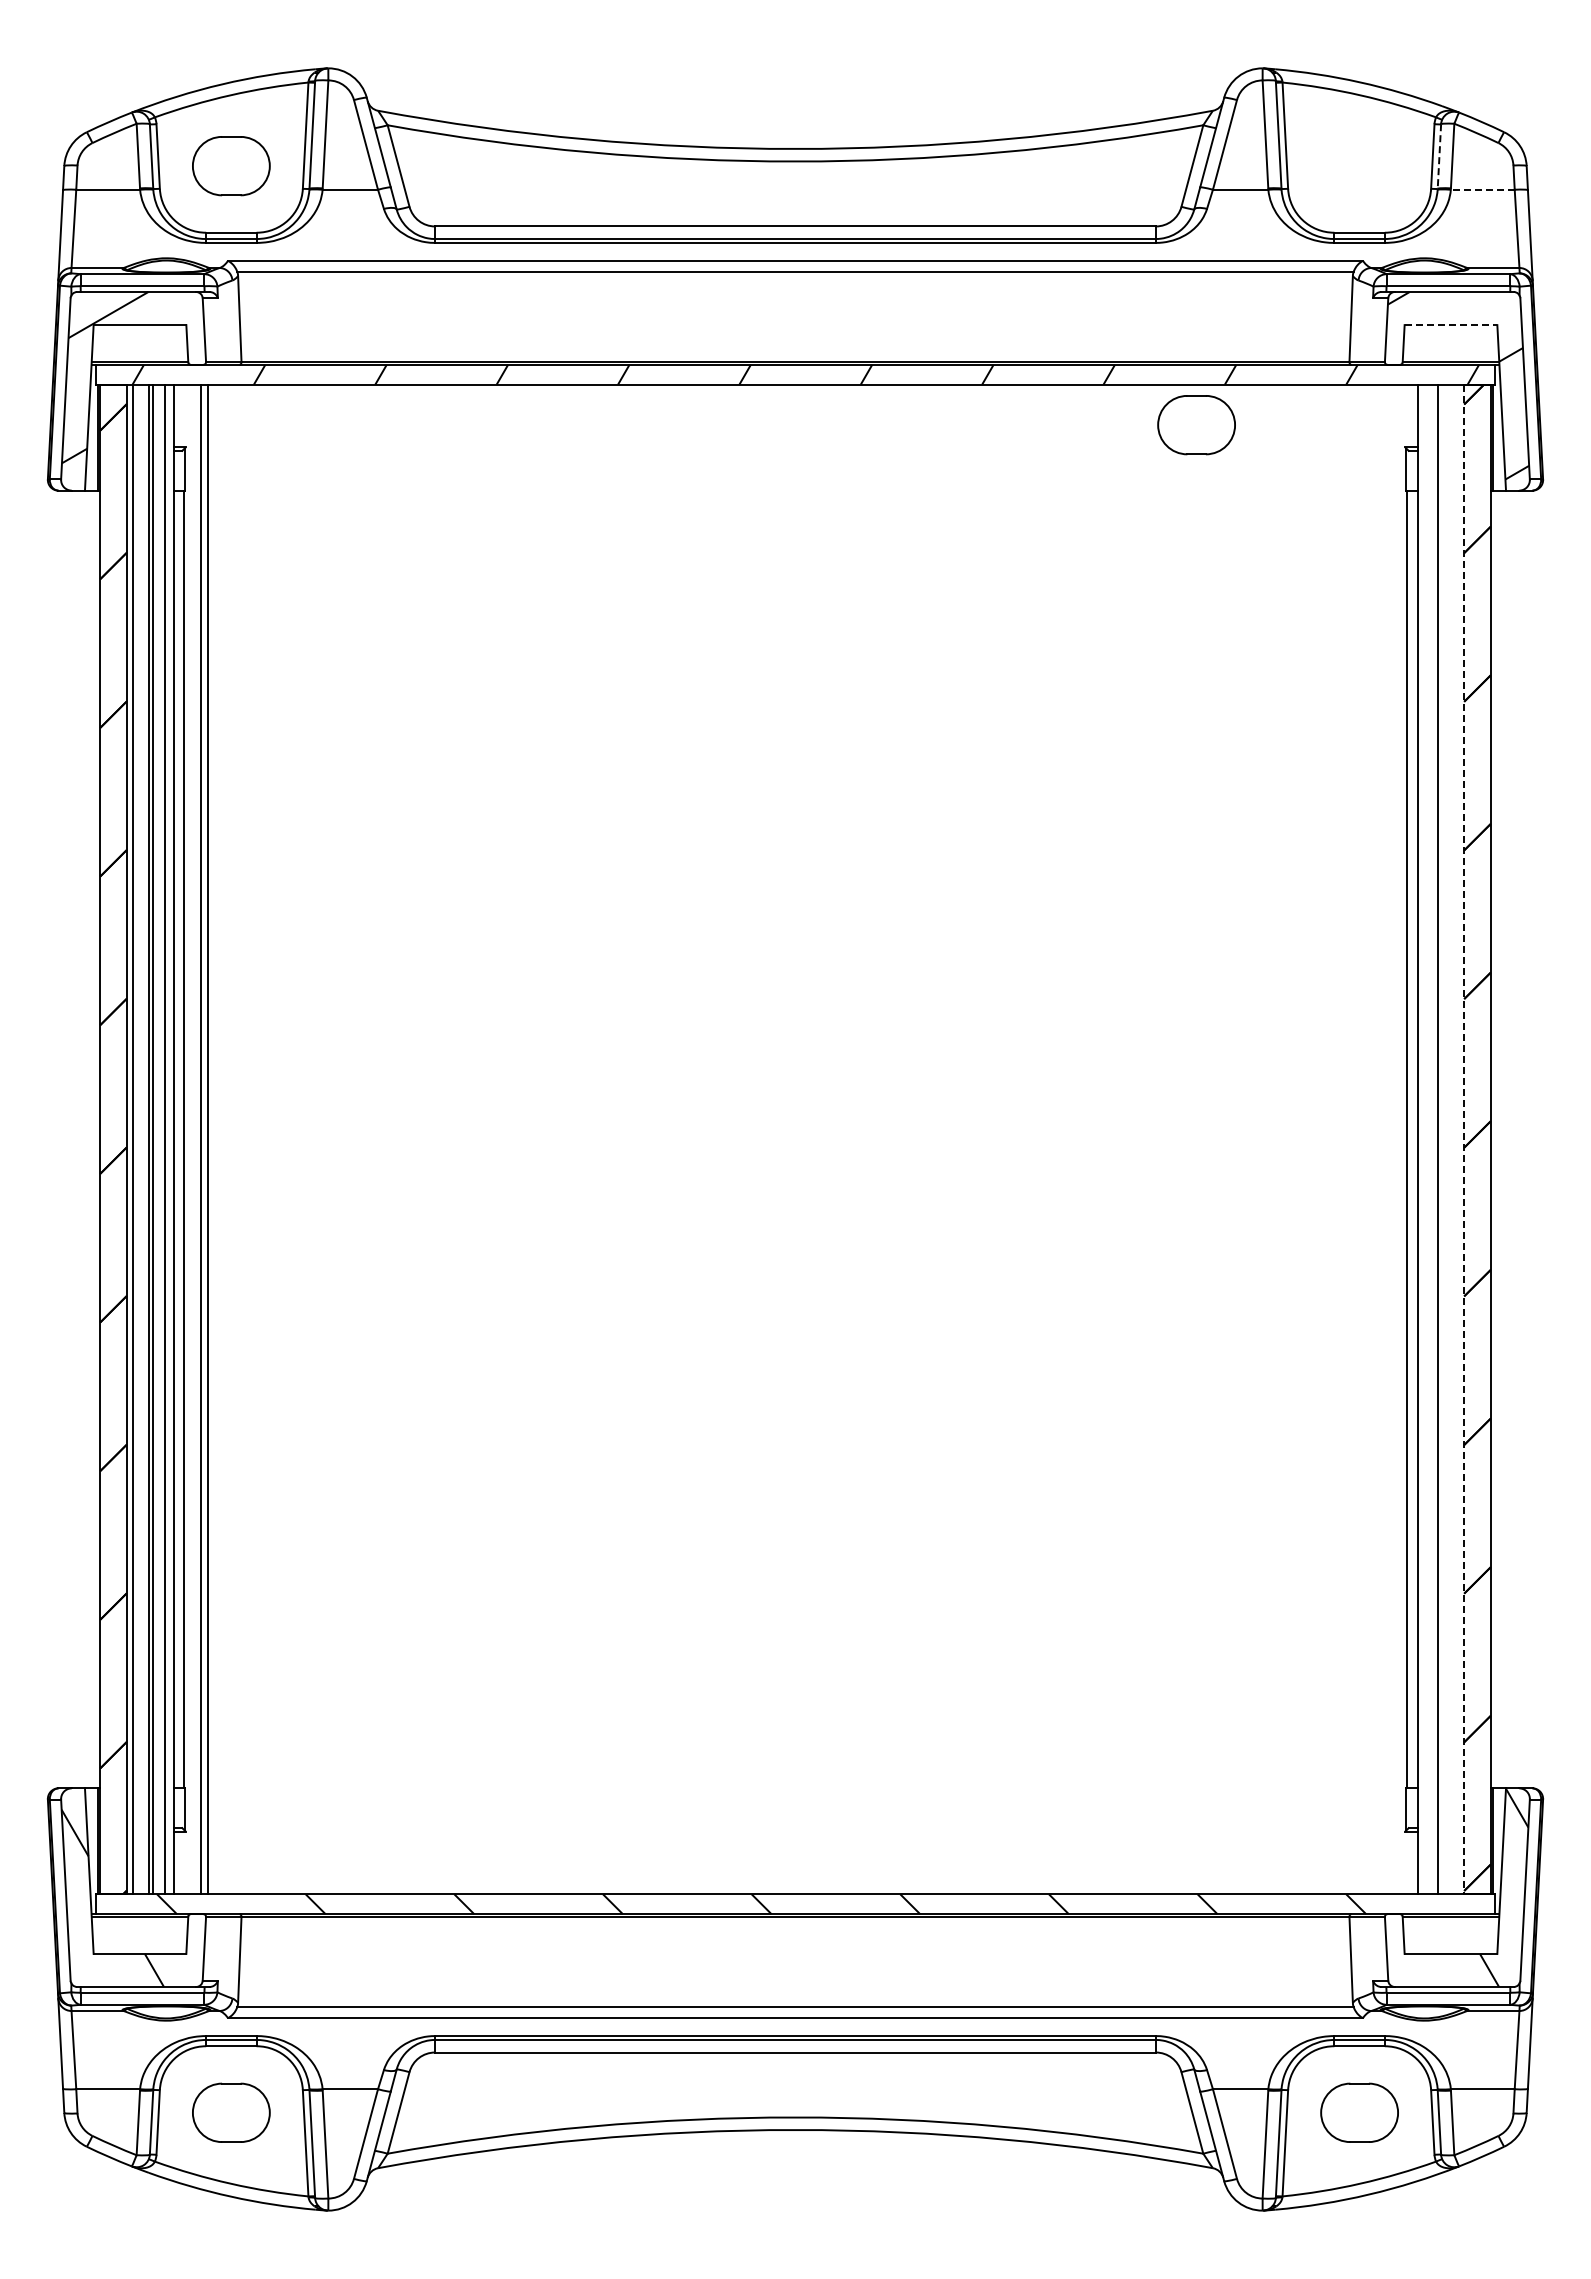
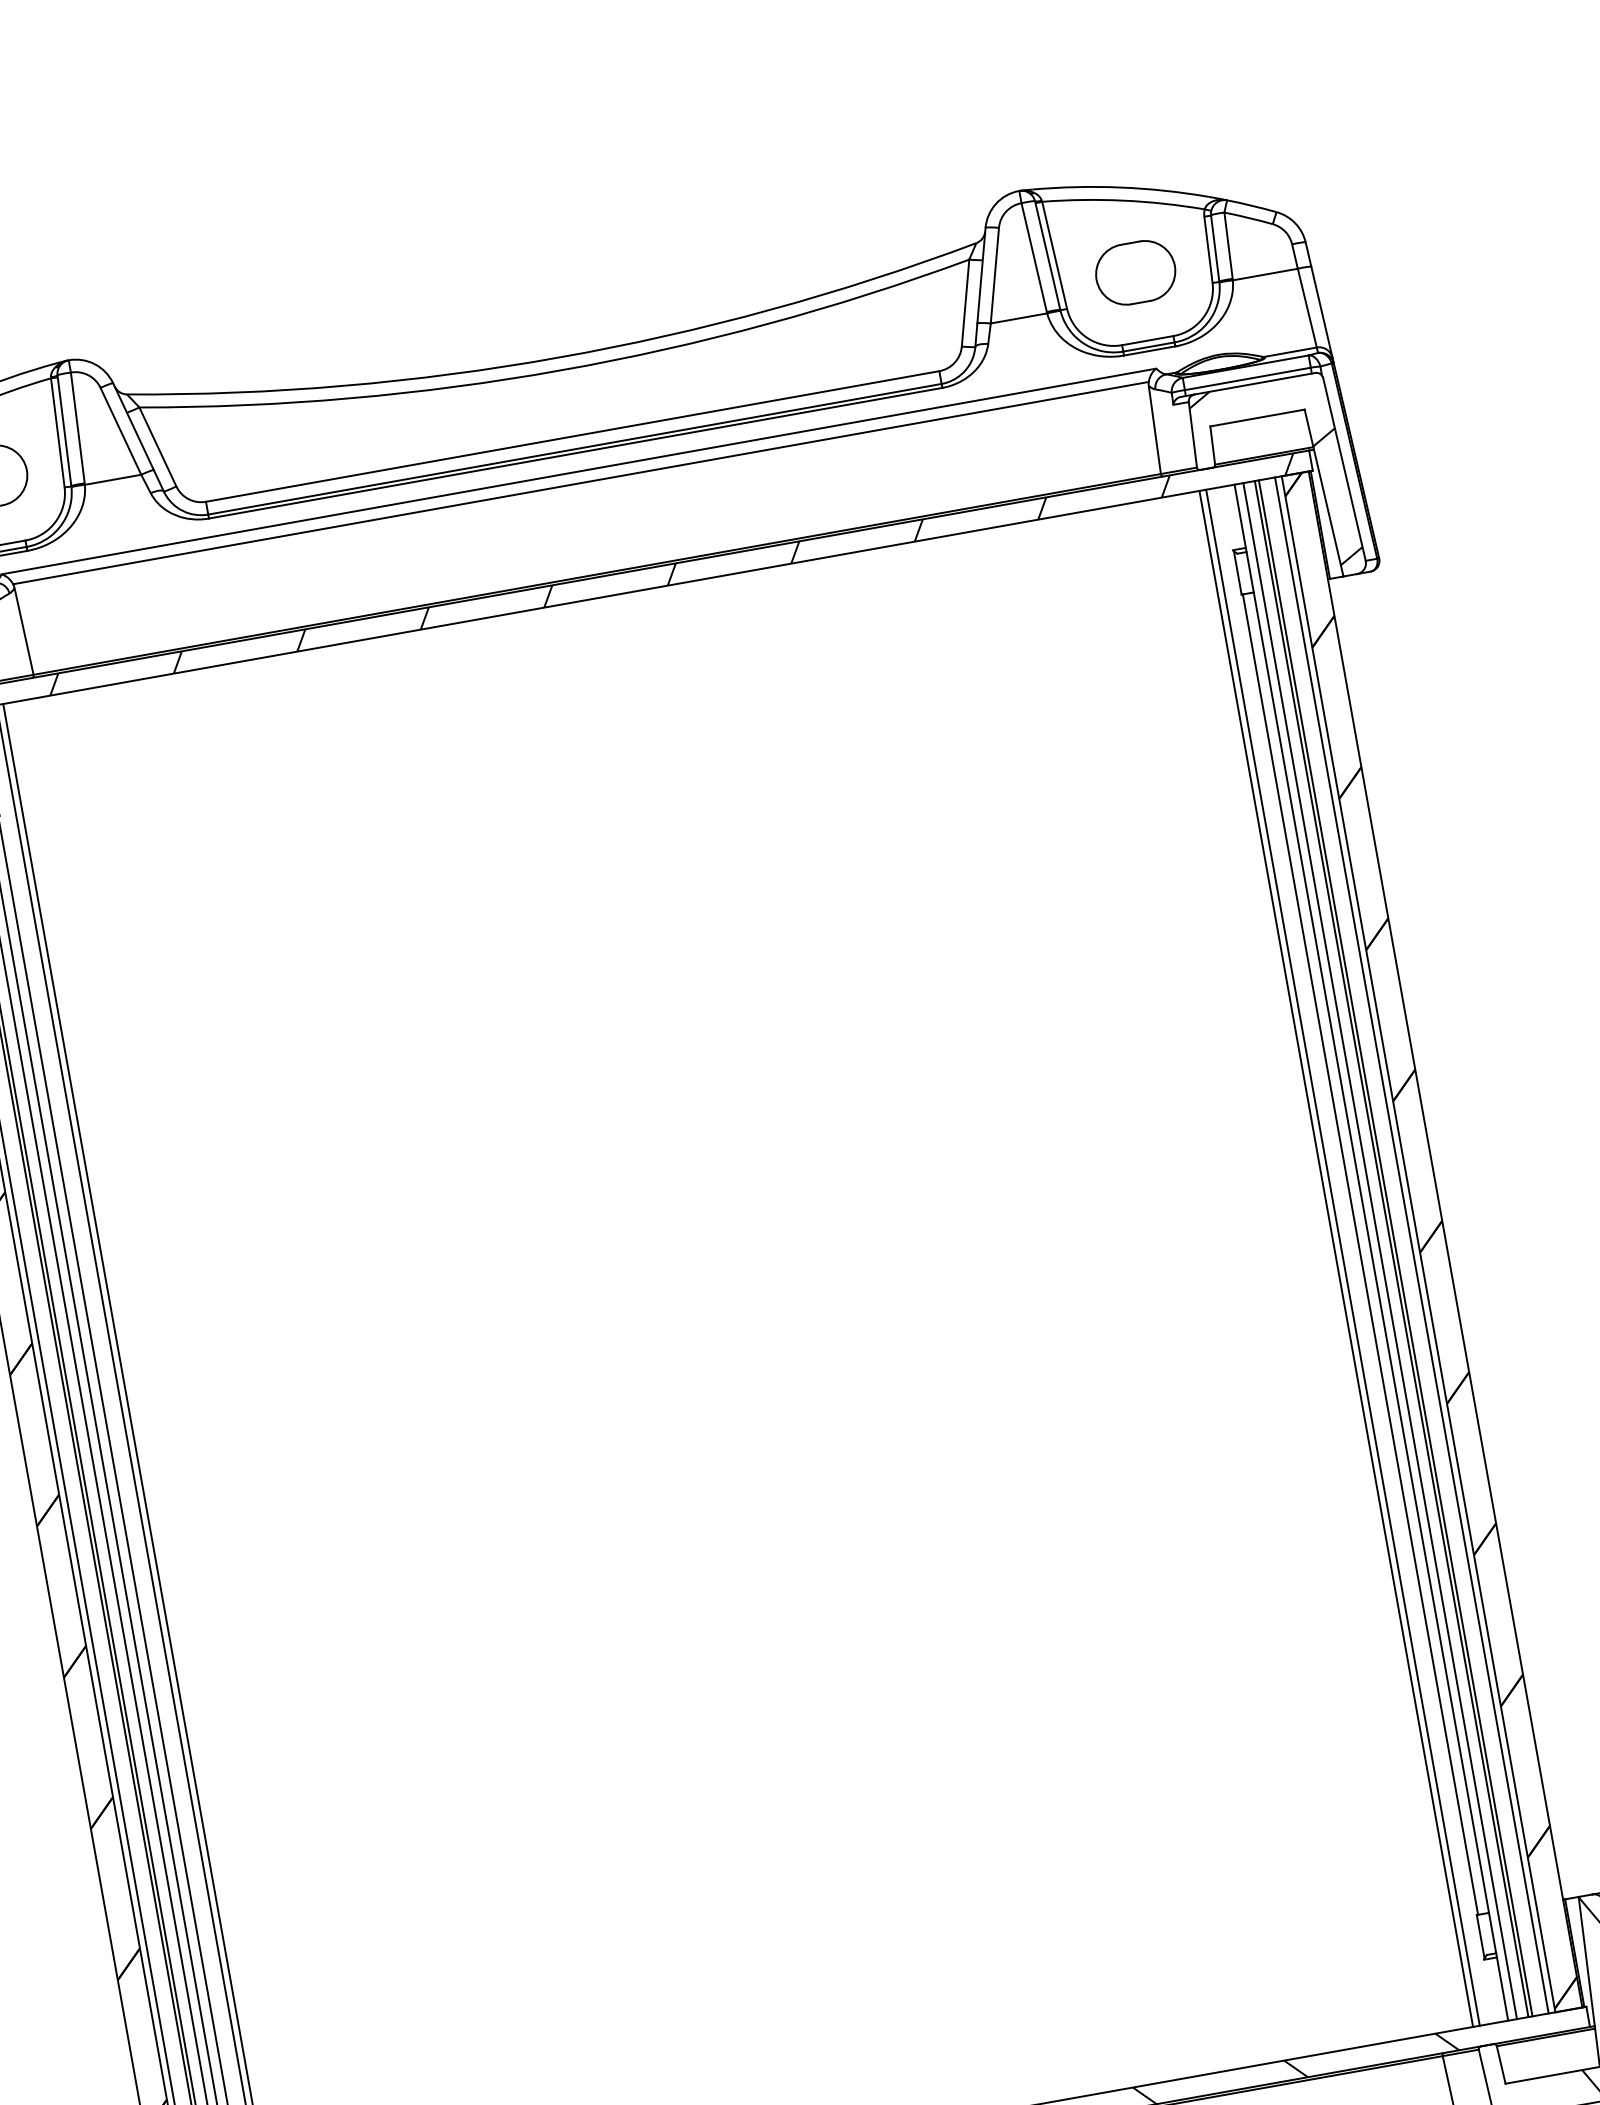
line: (1439, 157) -> (1215, 249), dashed -> solid
line: (1482, 189) -> (1264, 274), dashed -> solid
line: (1451, 325) -> (1258, 418), dashed -> solid
part: (1196, 425) -> (1135, 273), moved
line: (1383, 1139) -> (1336, 1258), added
line: (1389, 1139) -> (1342, 1257), added
line: (1426, 1139) -> (1380, 1251), added
line: (1441, 1139) -> (1395, 1248), added
line: (1457, 1139) -> (1411, 1245), added
line: (1464, 1139) -> (1418, 1244), dashed -> solid

